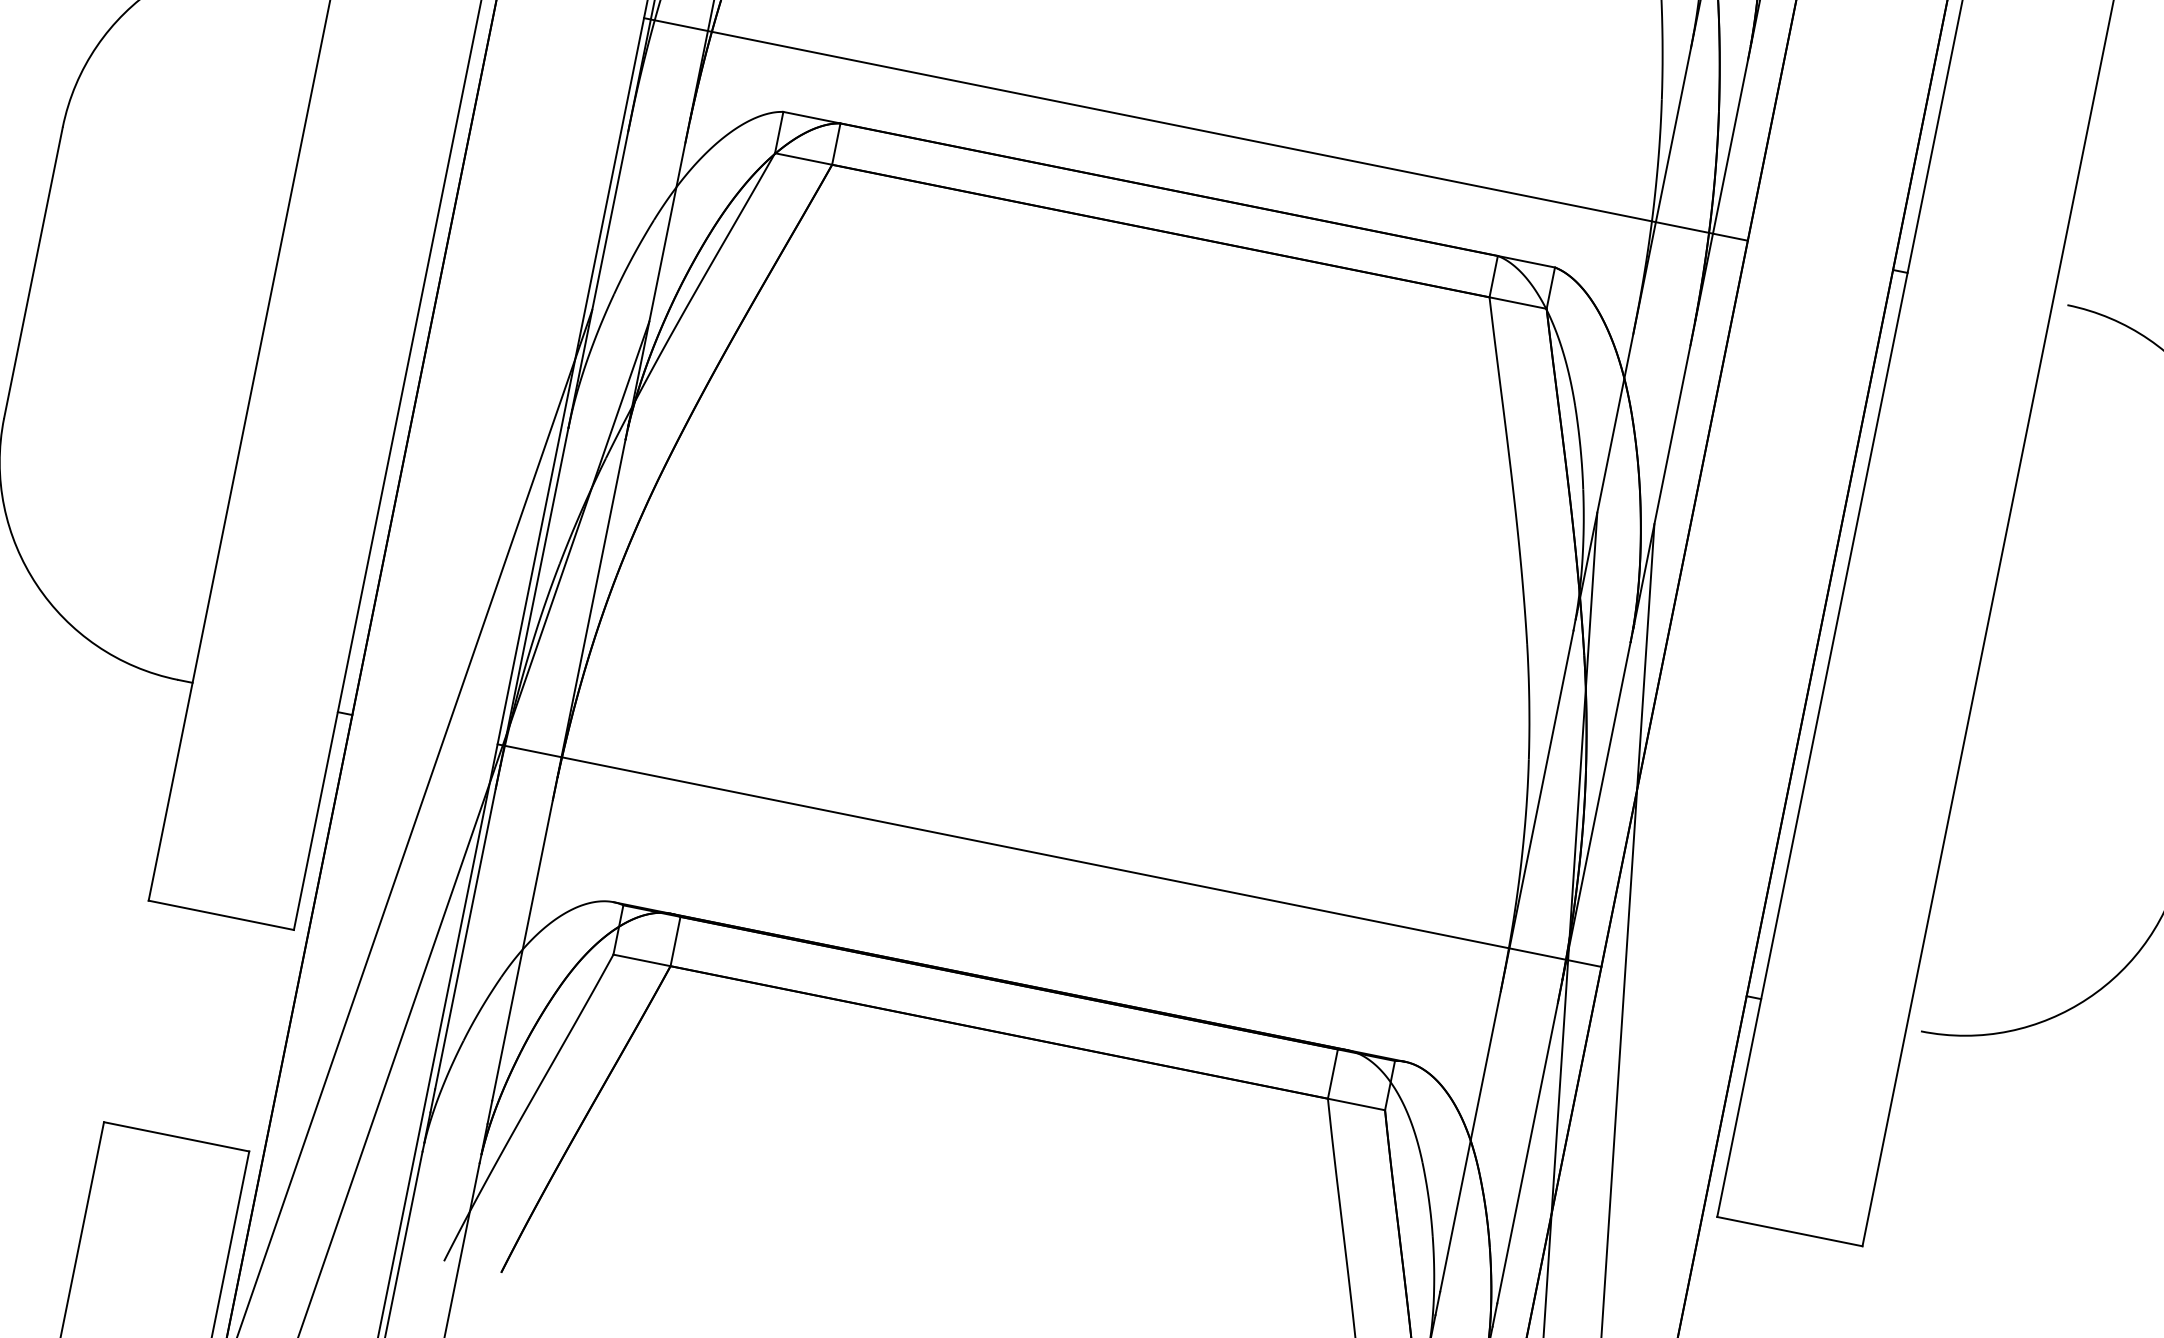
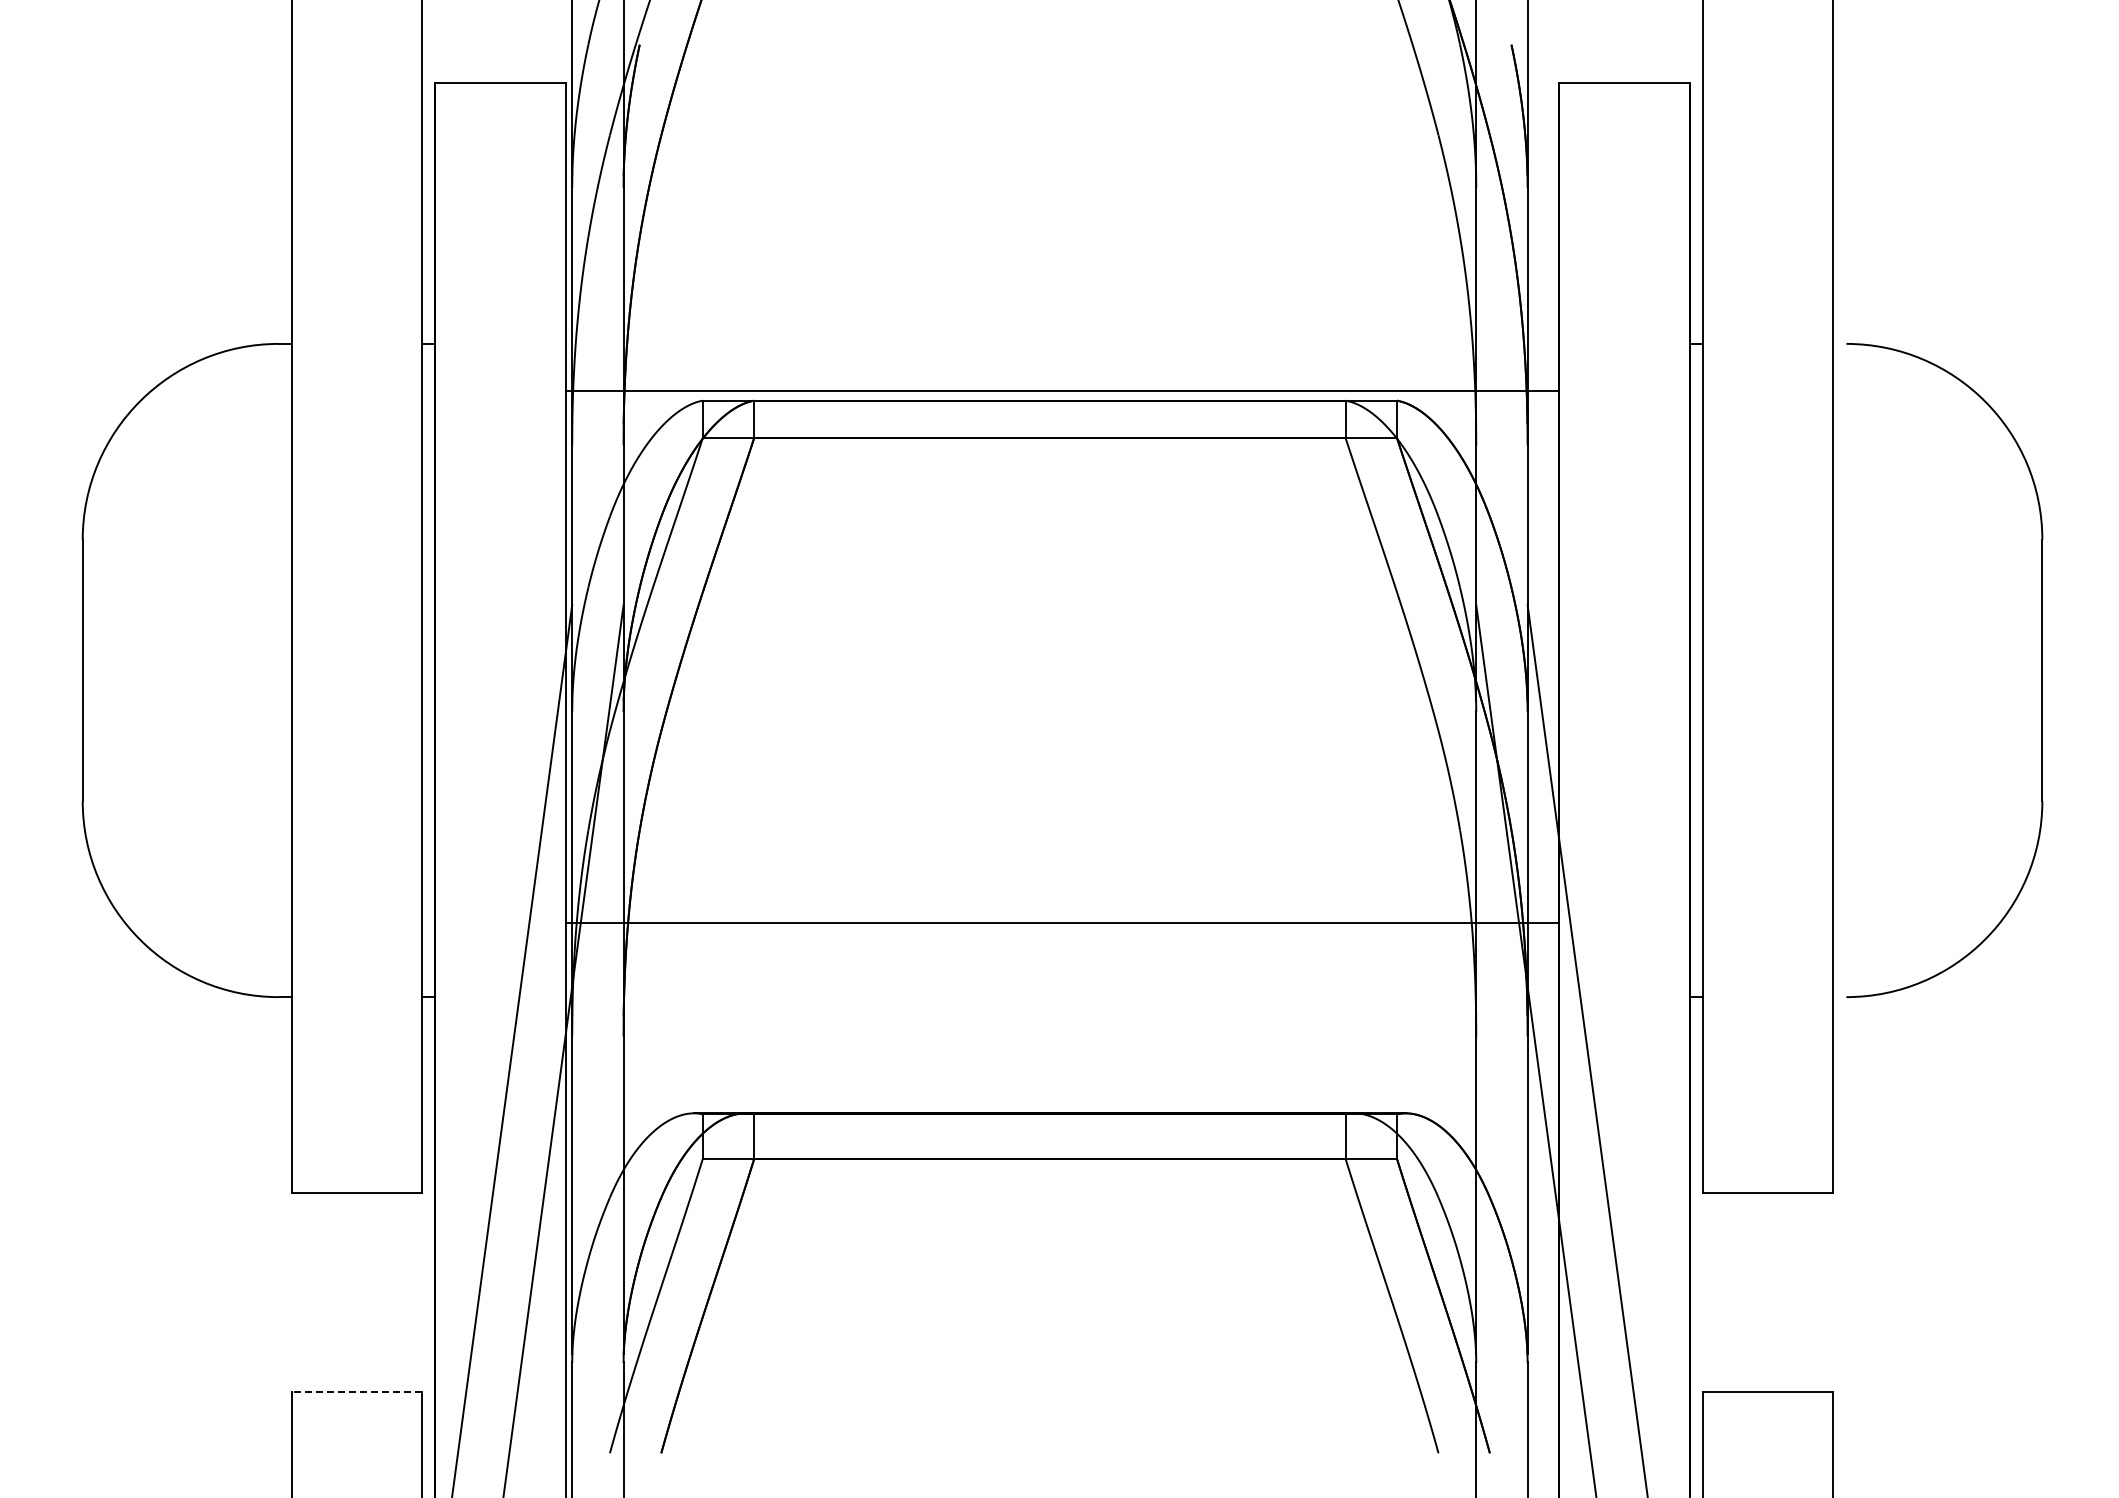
line: (1195, 128) -> (1062, 390), moved
line: (1049, 856) -> (1062, 923), moved
line: (175, 1136) -> (356, 1392), solid -> dashed

